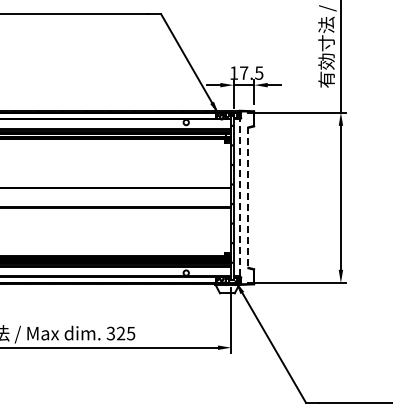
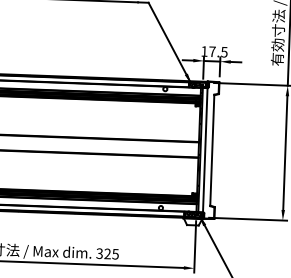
line: (239, 197) -> (205, 149), dashed -> solid
line: (248, 197) -> (212, 150), dashed -> solid

